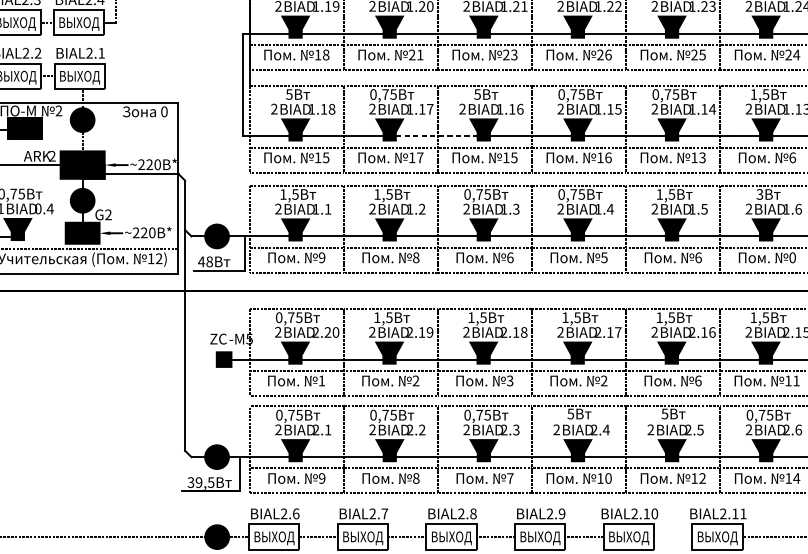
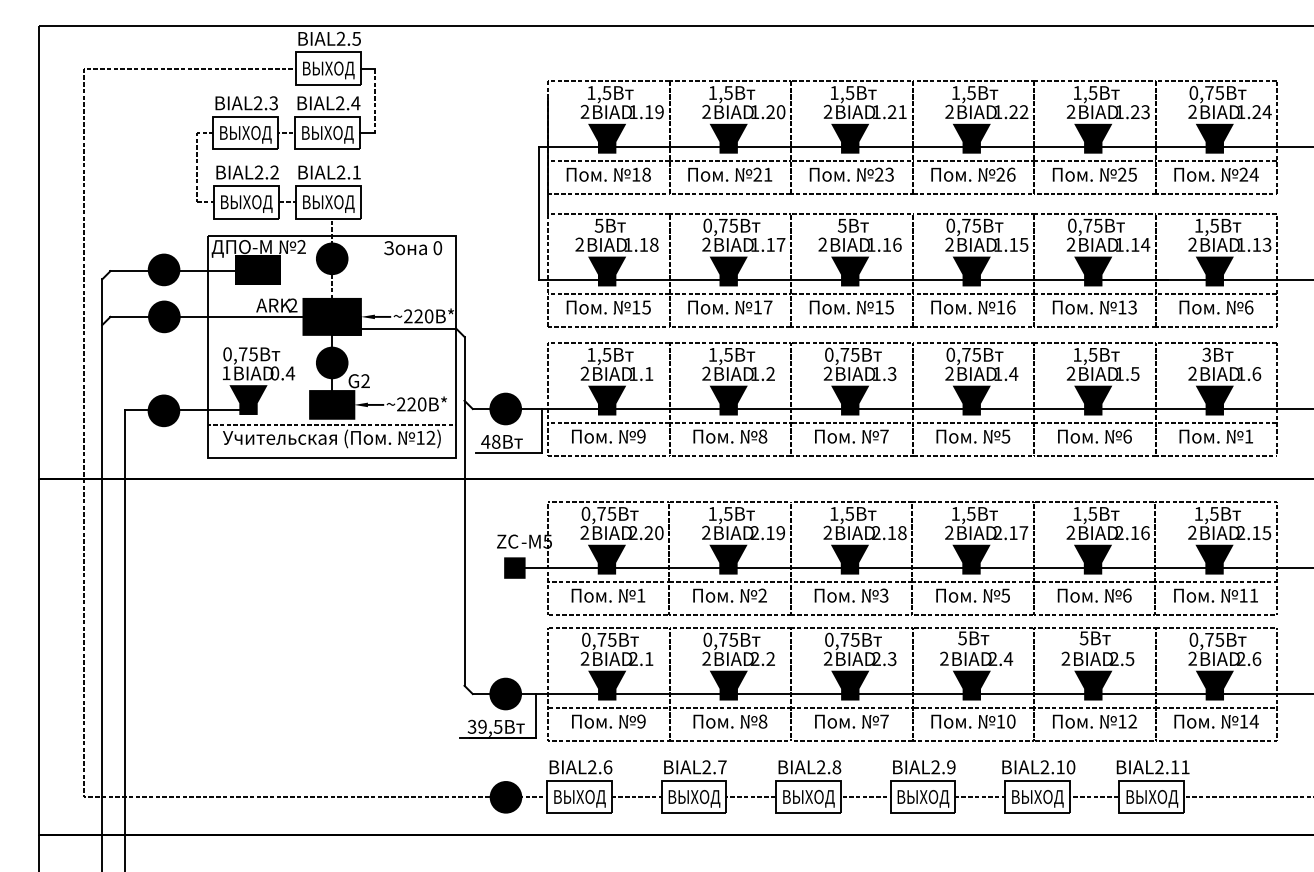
line: (436, 136) -> (789, 279), dashed -> solid
text: (510, 257) -> (884, 436), 6 -> 7
text: (792, 257) -> (1248, 436), 0 -> 1
text: (604, 380) -> (1005, 595), 2 -> 5
line: (672, 537) -> (1094, 797), added

